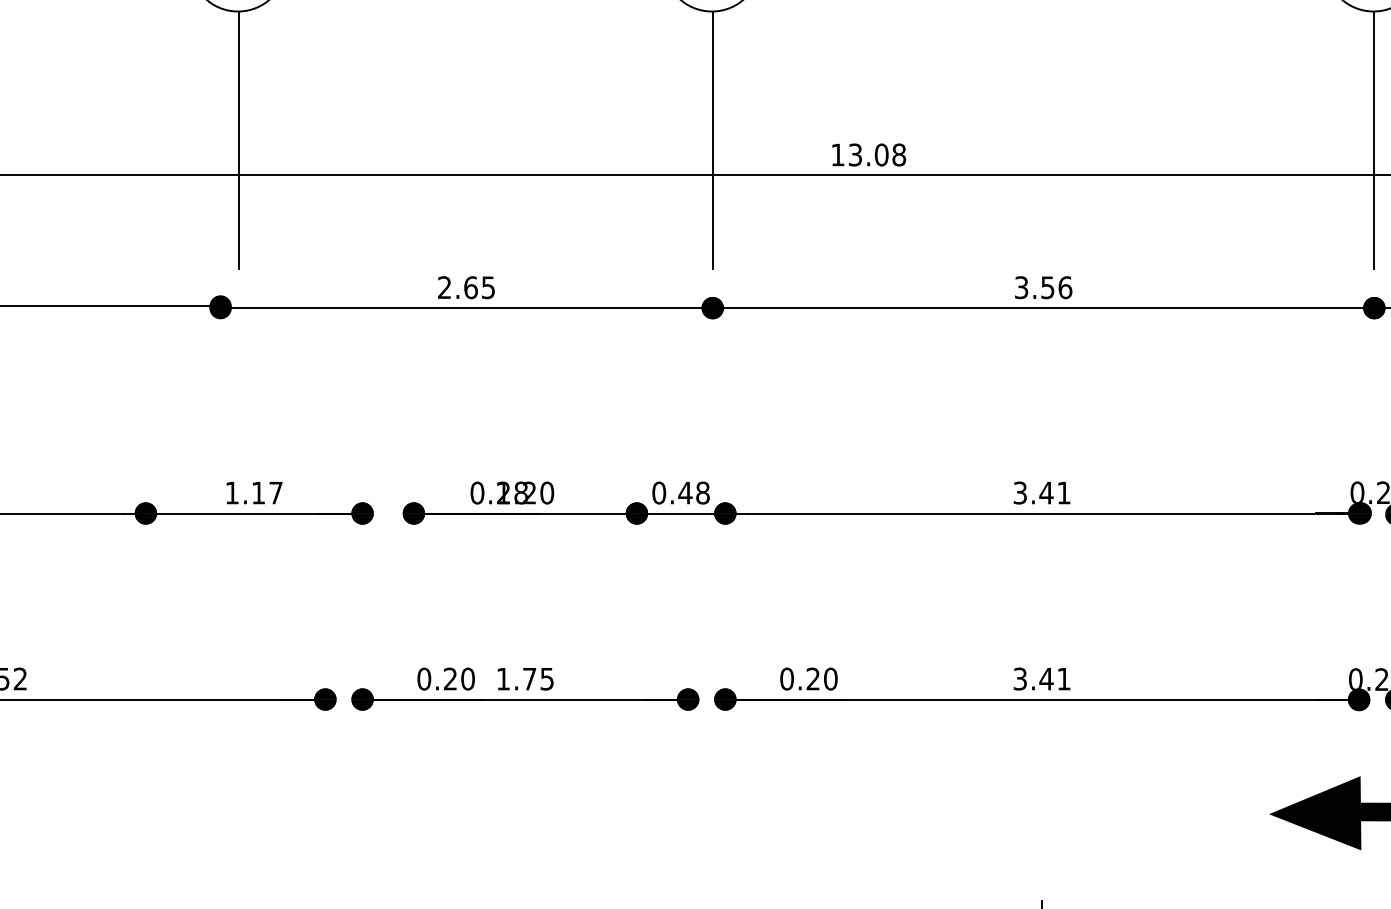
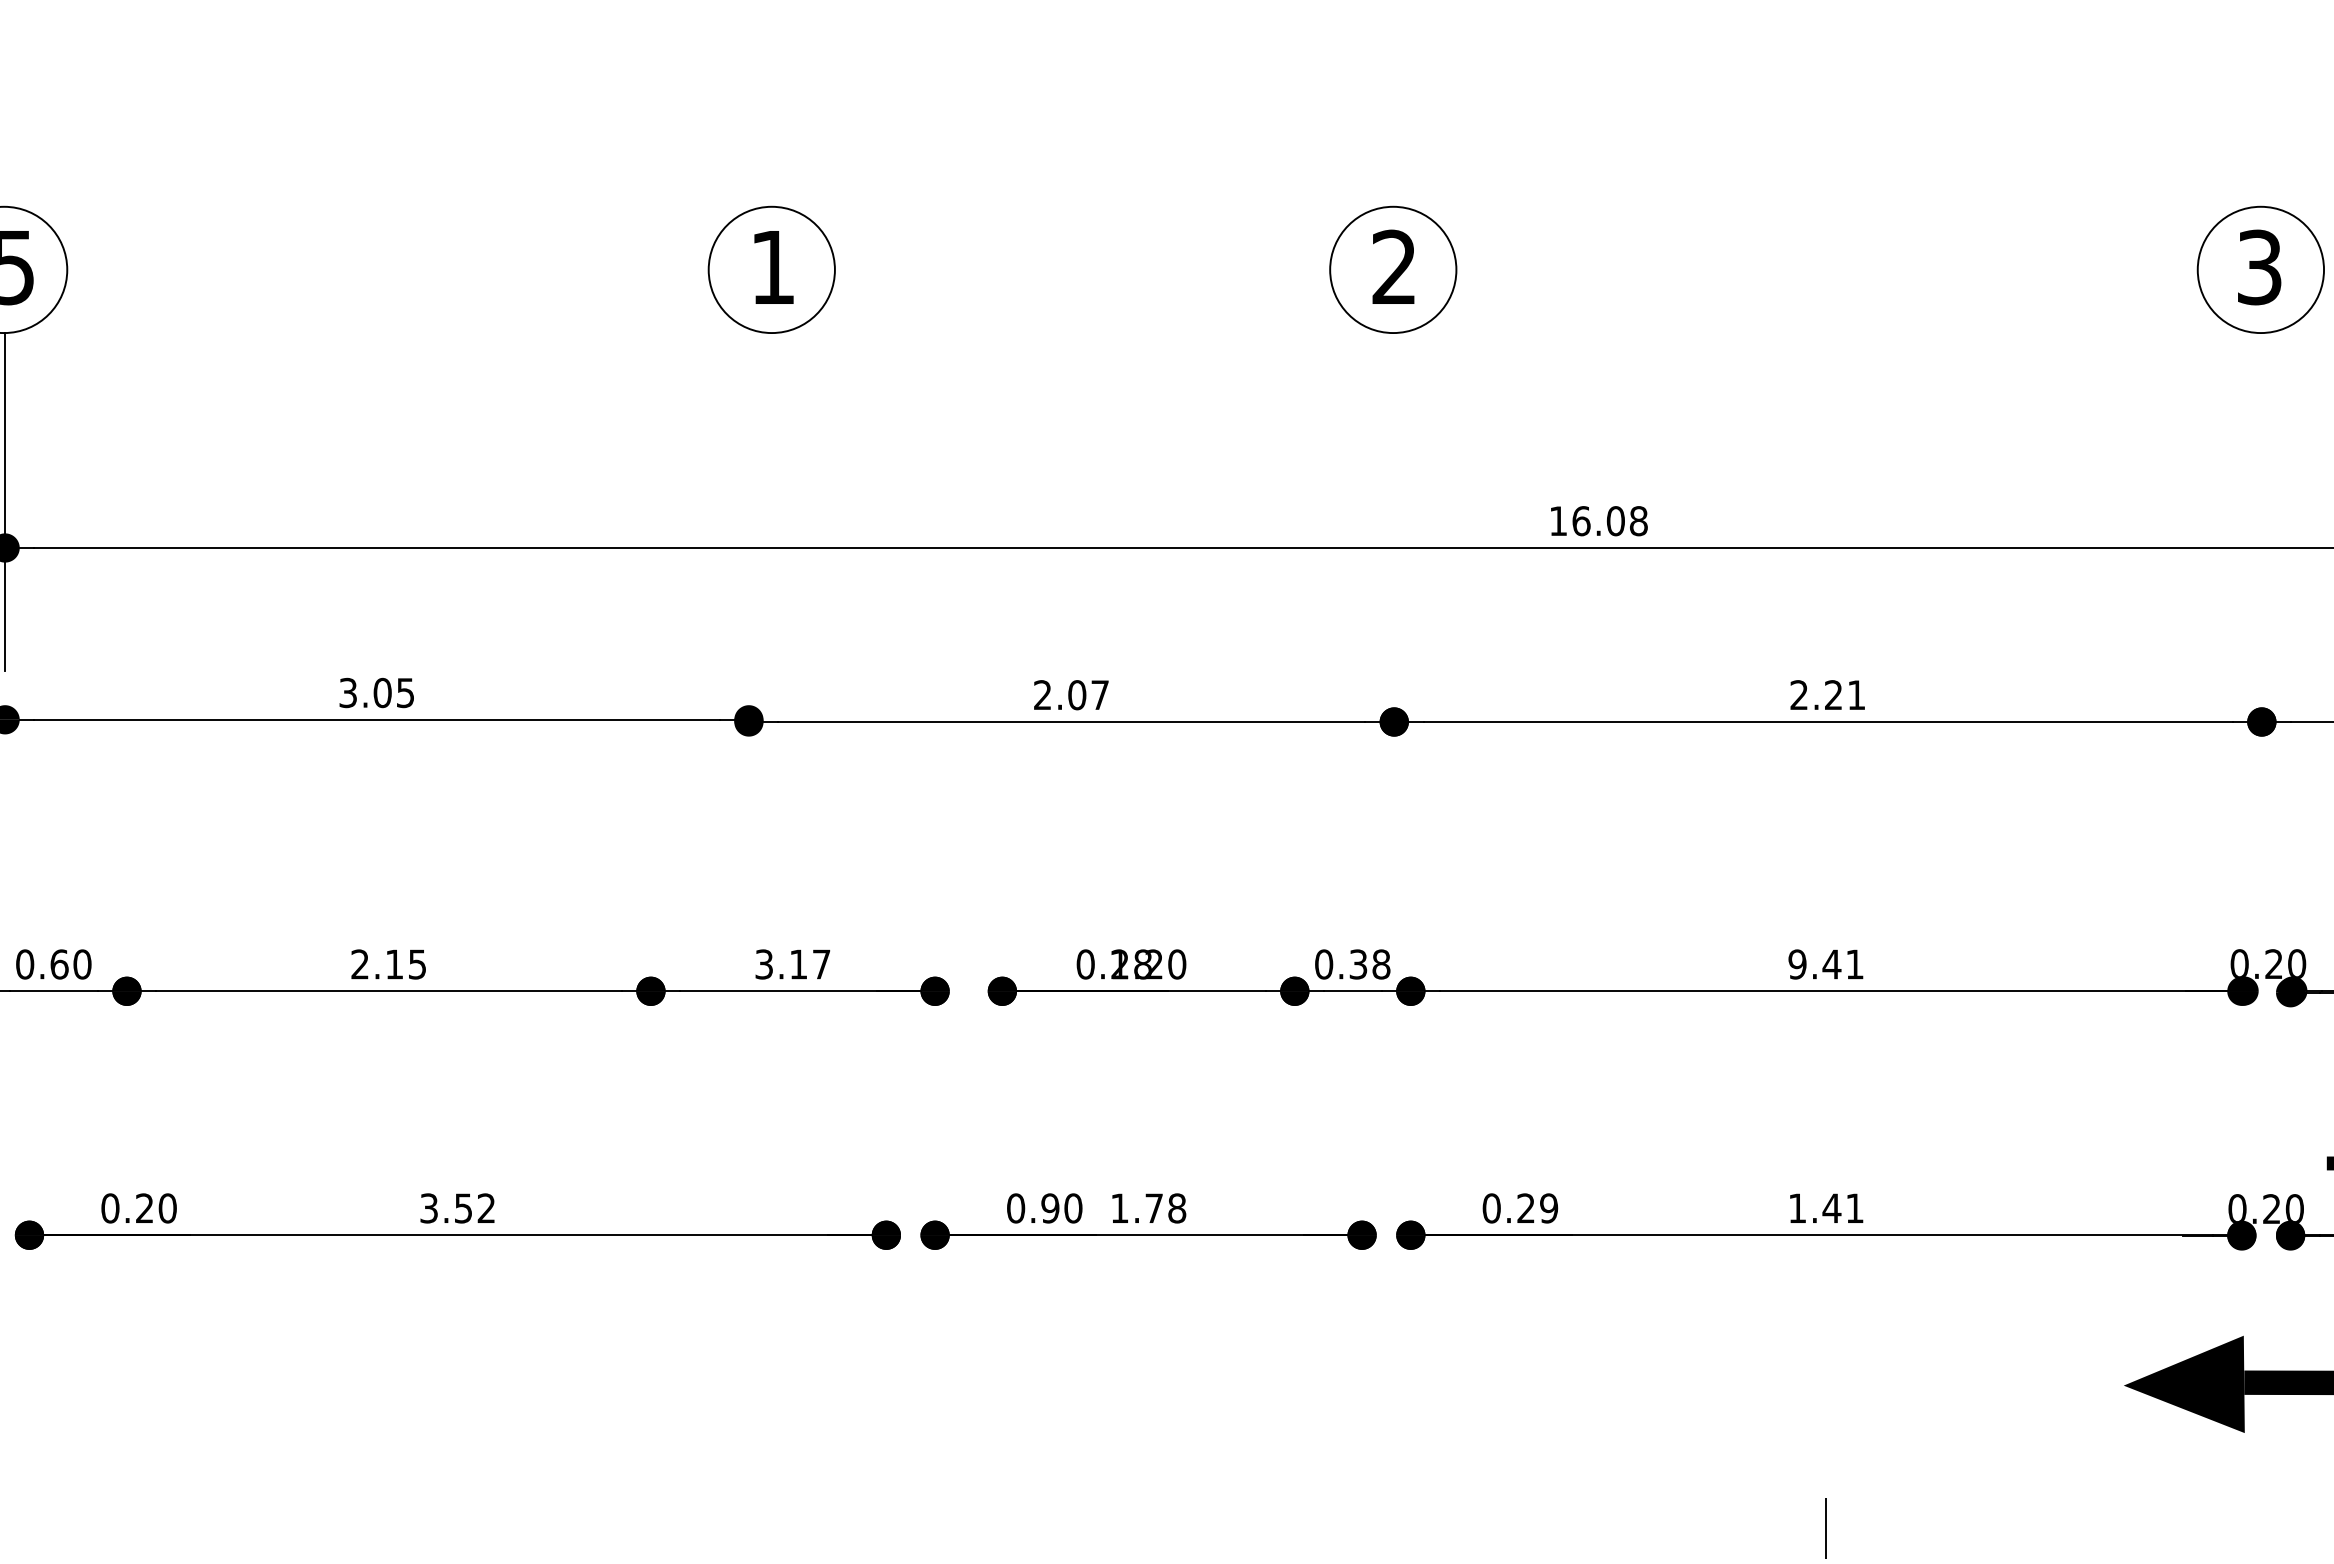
line: (238, 140) -> (772, 502), removed
line: (712, 140) -> (1394, 502), removed
line: (1374, 140) -> (2261, 502), removed
text: (855, 155) -> (1581, 521), 13.08 -> 16.08
text: (479, 287) -> (1088, 695), 2.65 -> 2.07
text: (1043, 287) -> (1827, 695), 3.56 -> 2.21
text: (231, 493) -> (763, 964), 1.17 -> 3.17
text: (684, 493) -> (1357, 964), 0.48 -> 0.38
text: (1020, 493) -> (1797, 964), 3.41 -> 9.41
text: (450, 679) -> (1050, 1208), 0.20 -> 0.90
text: (547, 679) -> (1177, 1208), 1.75 -> 1.78
text: (831, 679) -> (1549, 1208), 0.20 -> 0.29
text: (1020, 679) -> (1797, 1208), 3.41 -> 1.41

